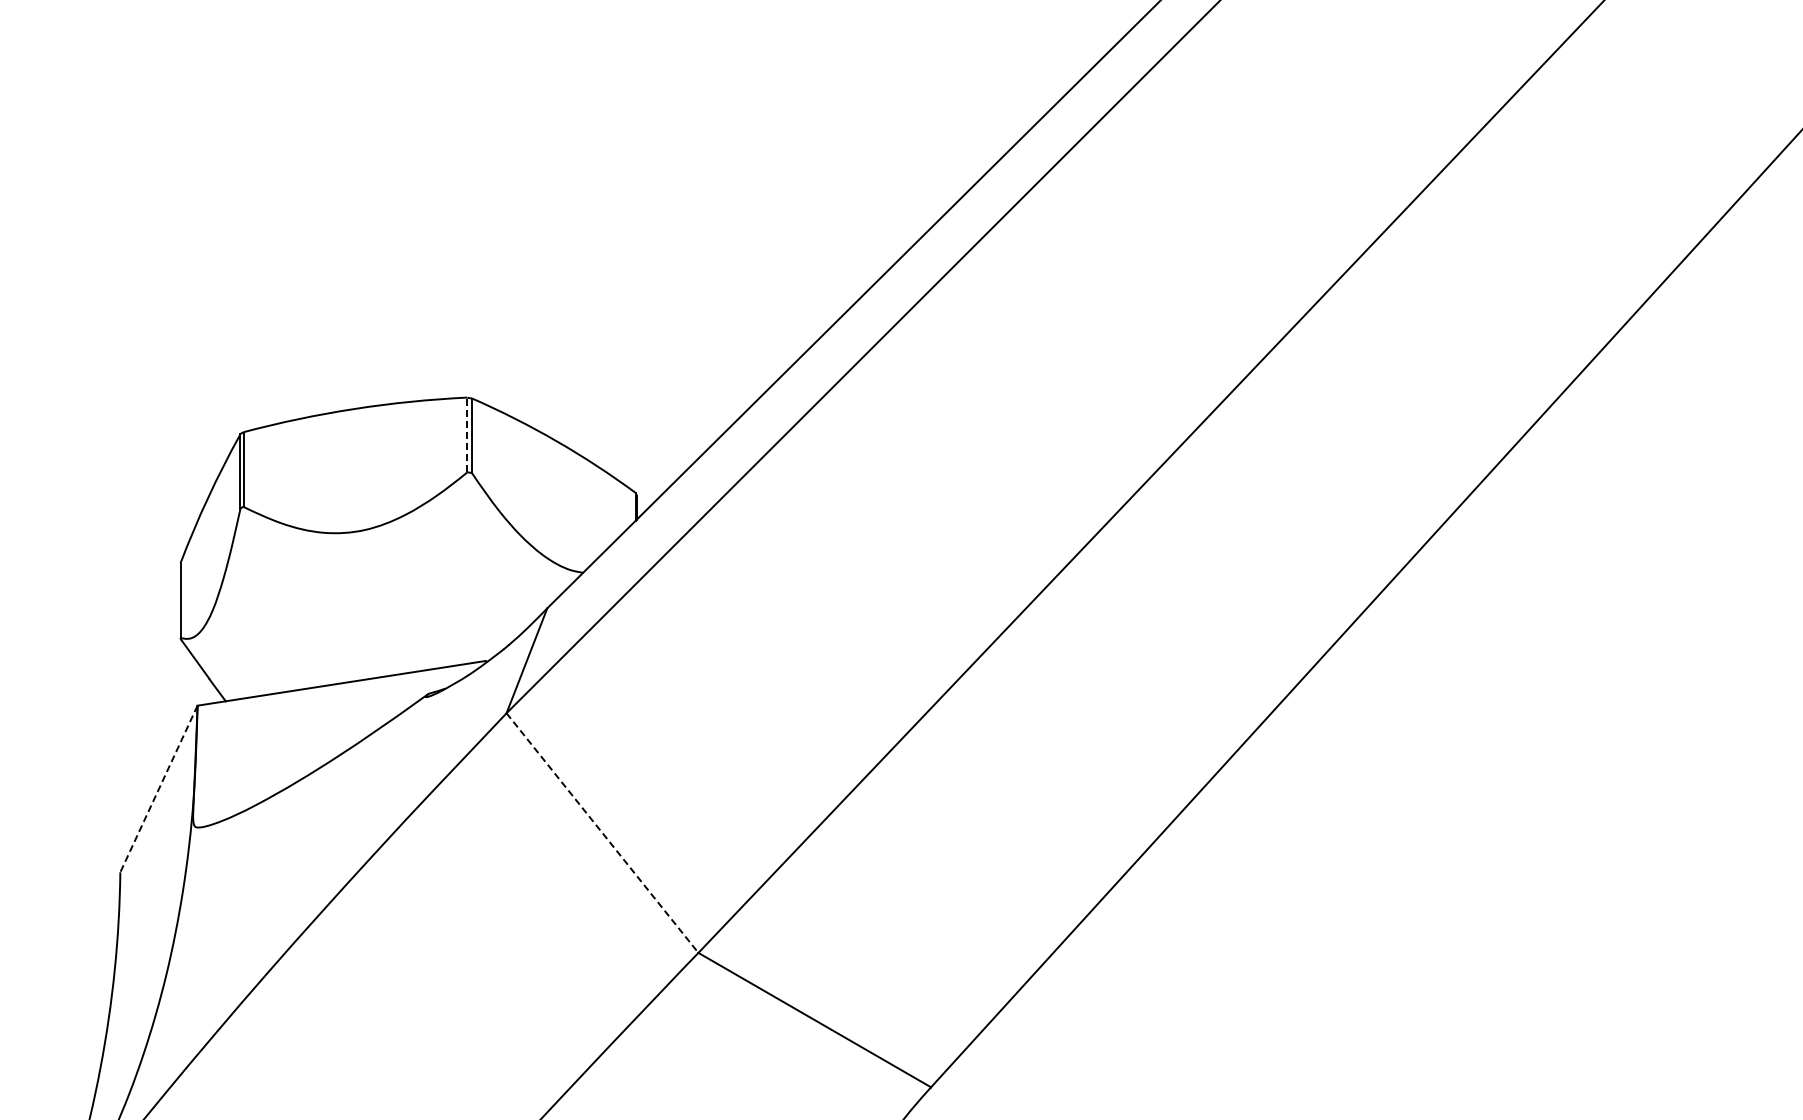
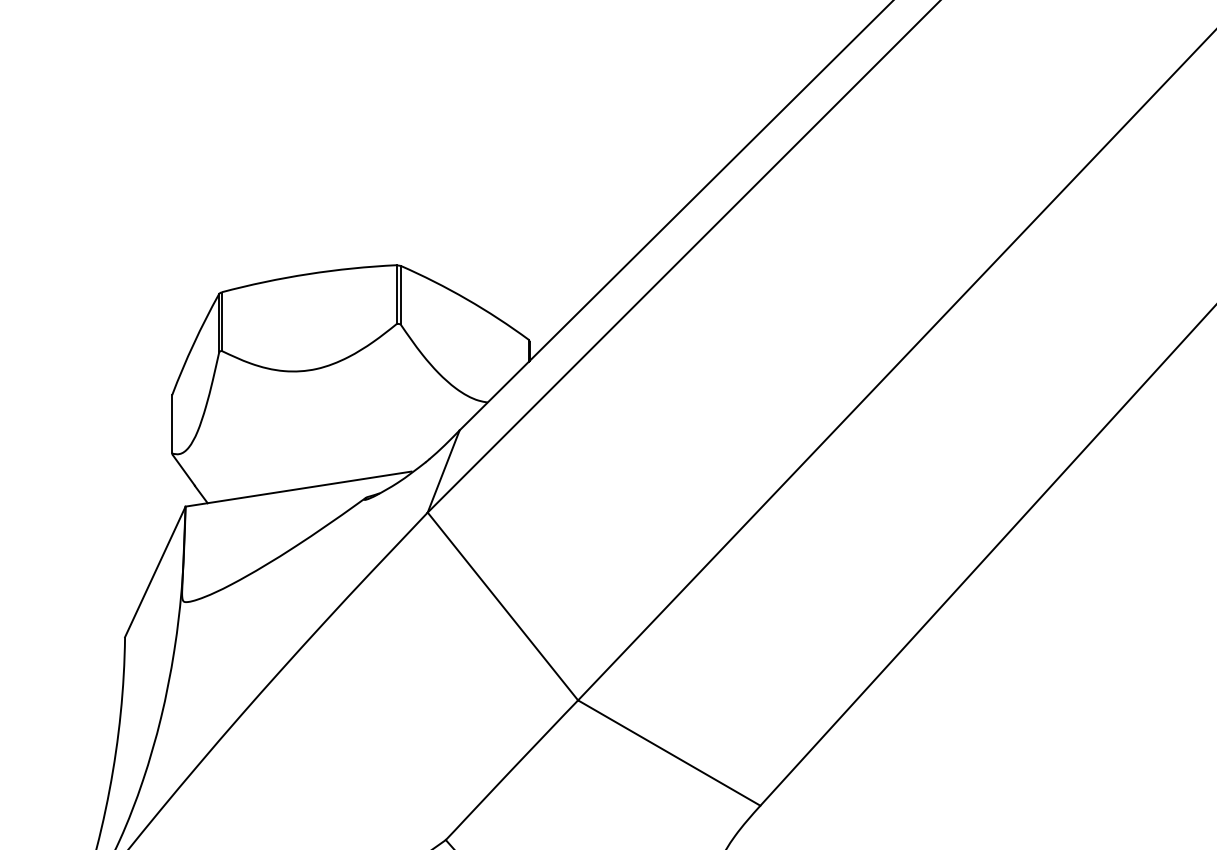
line: (467, 434) -> (397, 294), dashed -> solid
line: (158, 788) -> (154, 571), dashed -> solid
line: (602, 833) -> (502, 606), dashed -> solid

